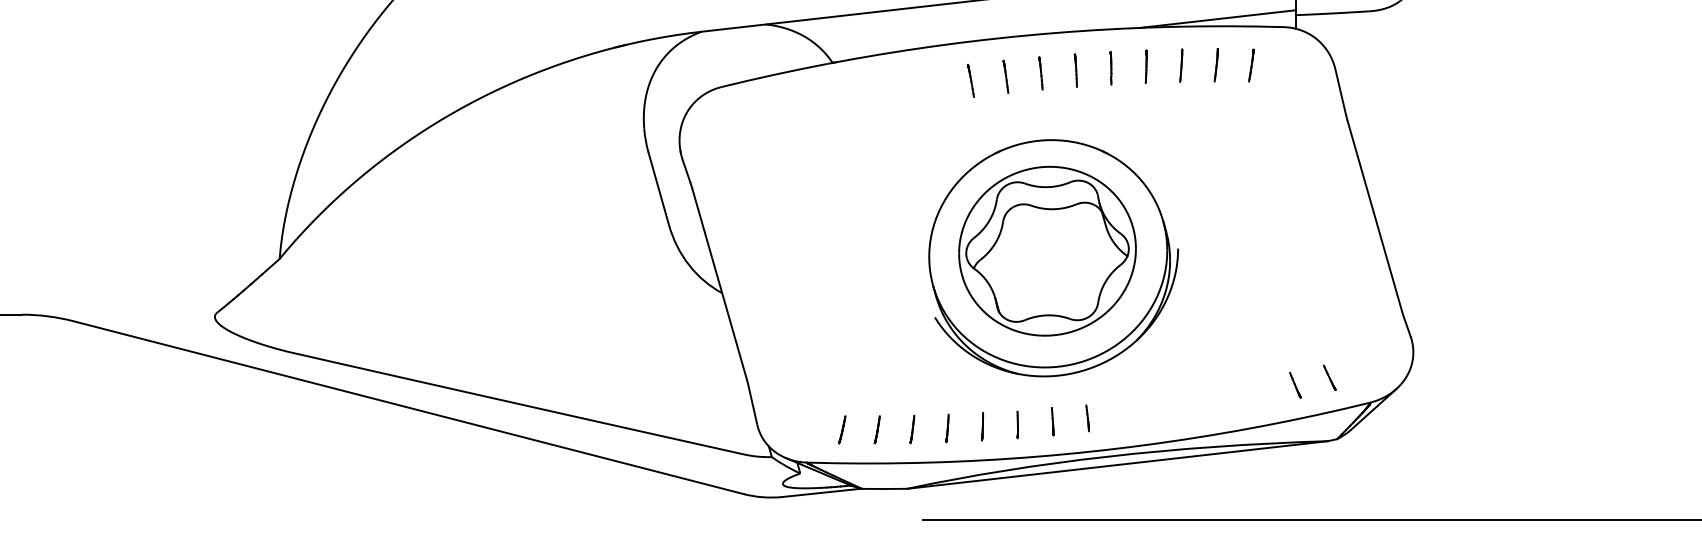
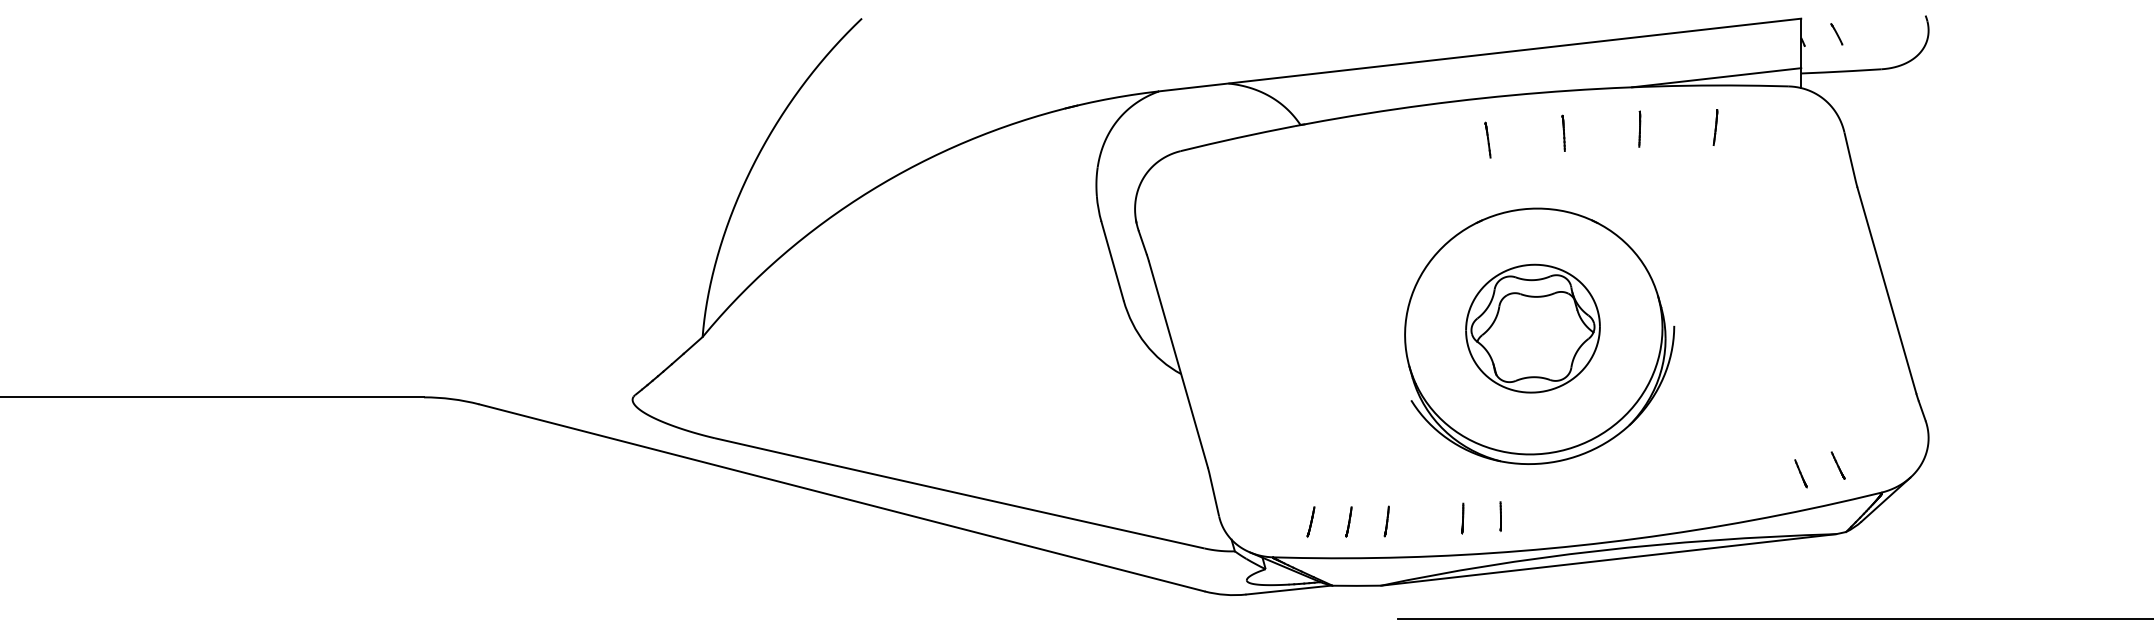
line: (1181, 65) -> (1677, 127), removed
line: (1251, 65) -> (1753, 127), removed
line: (1110, 67) -> (1601, 130), removed
line: (1040, 72) -> (1525, 135), removed
line: (971, 80) -> (1450, 144), removed
part: (1047, 251) -> (1532, 328), size x0.7
line: (1087, 418) -> (1576, 509), removed
line: (1052, 421) -> (1538, 512), removed
line: (947, 428) -> (1424, 520), removed

